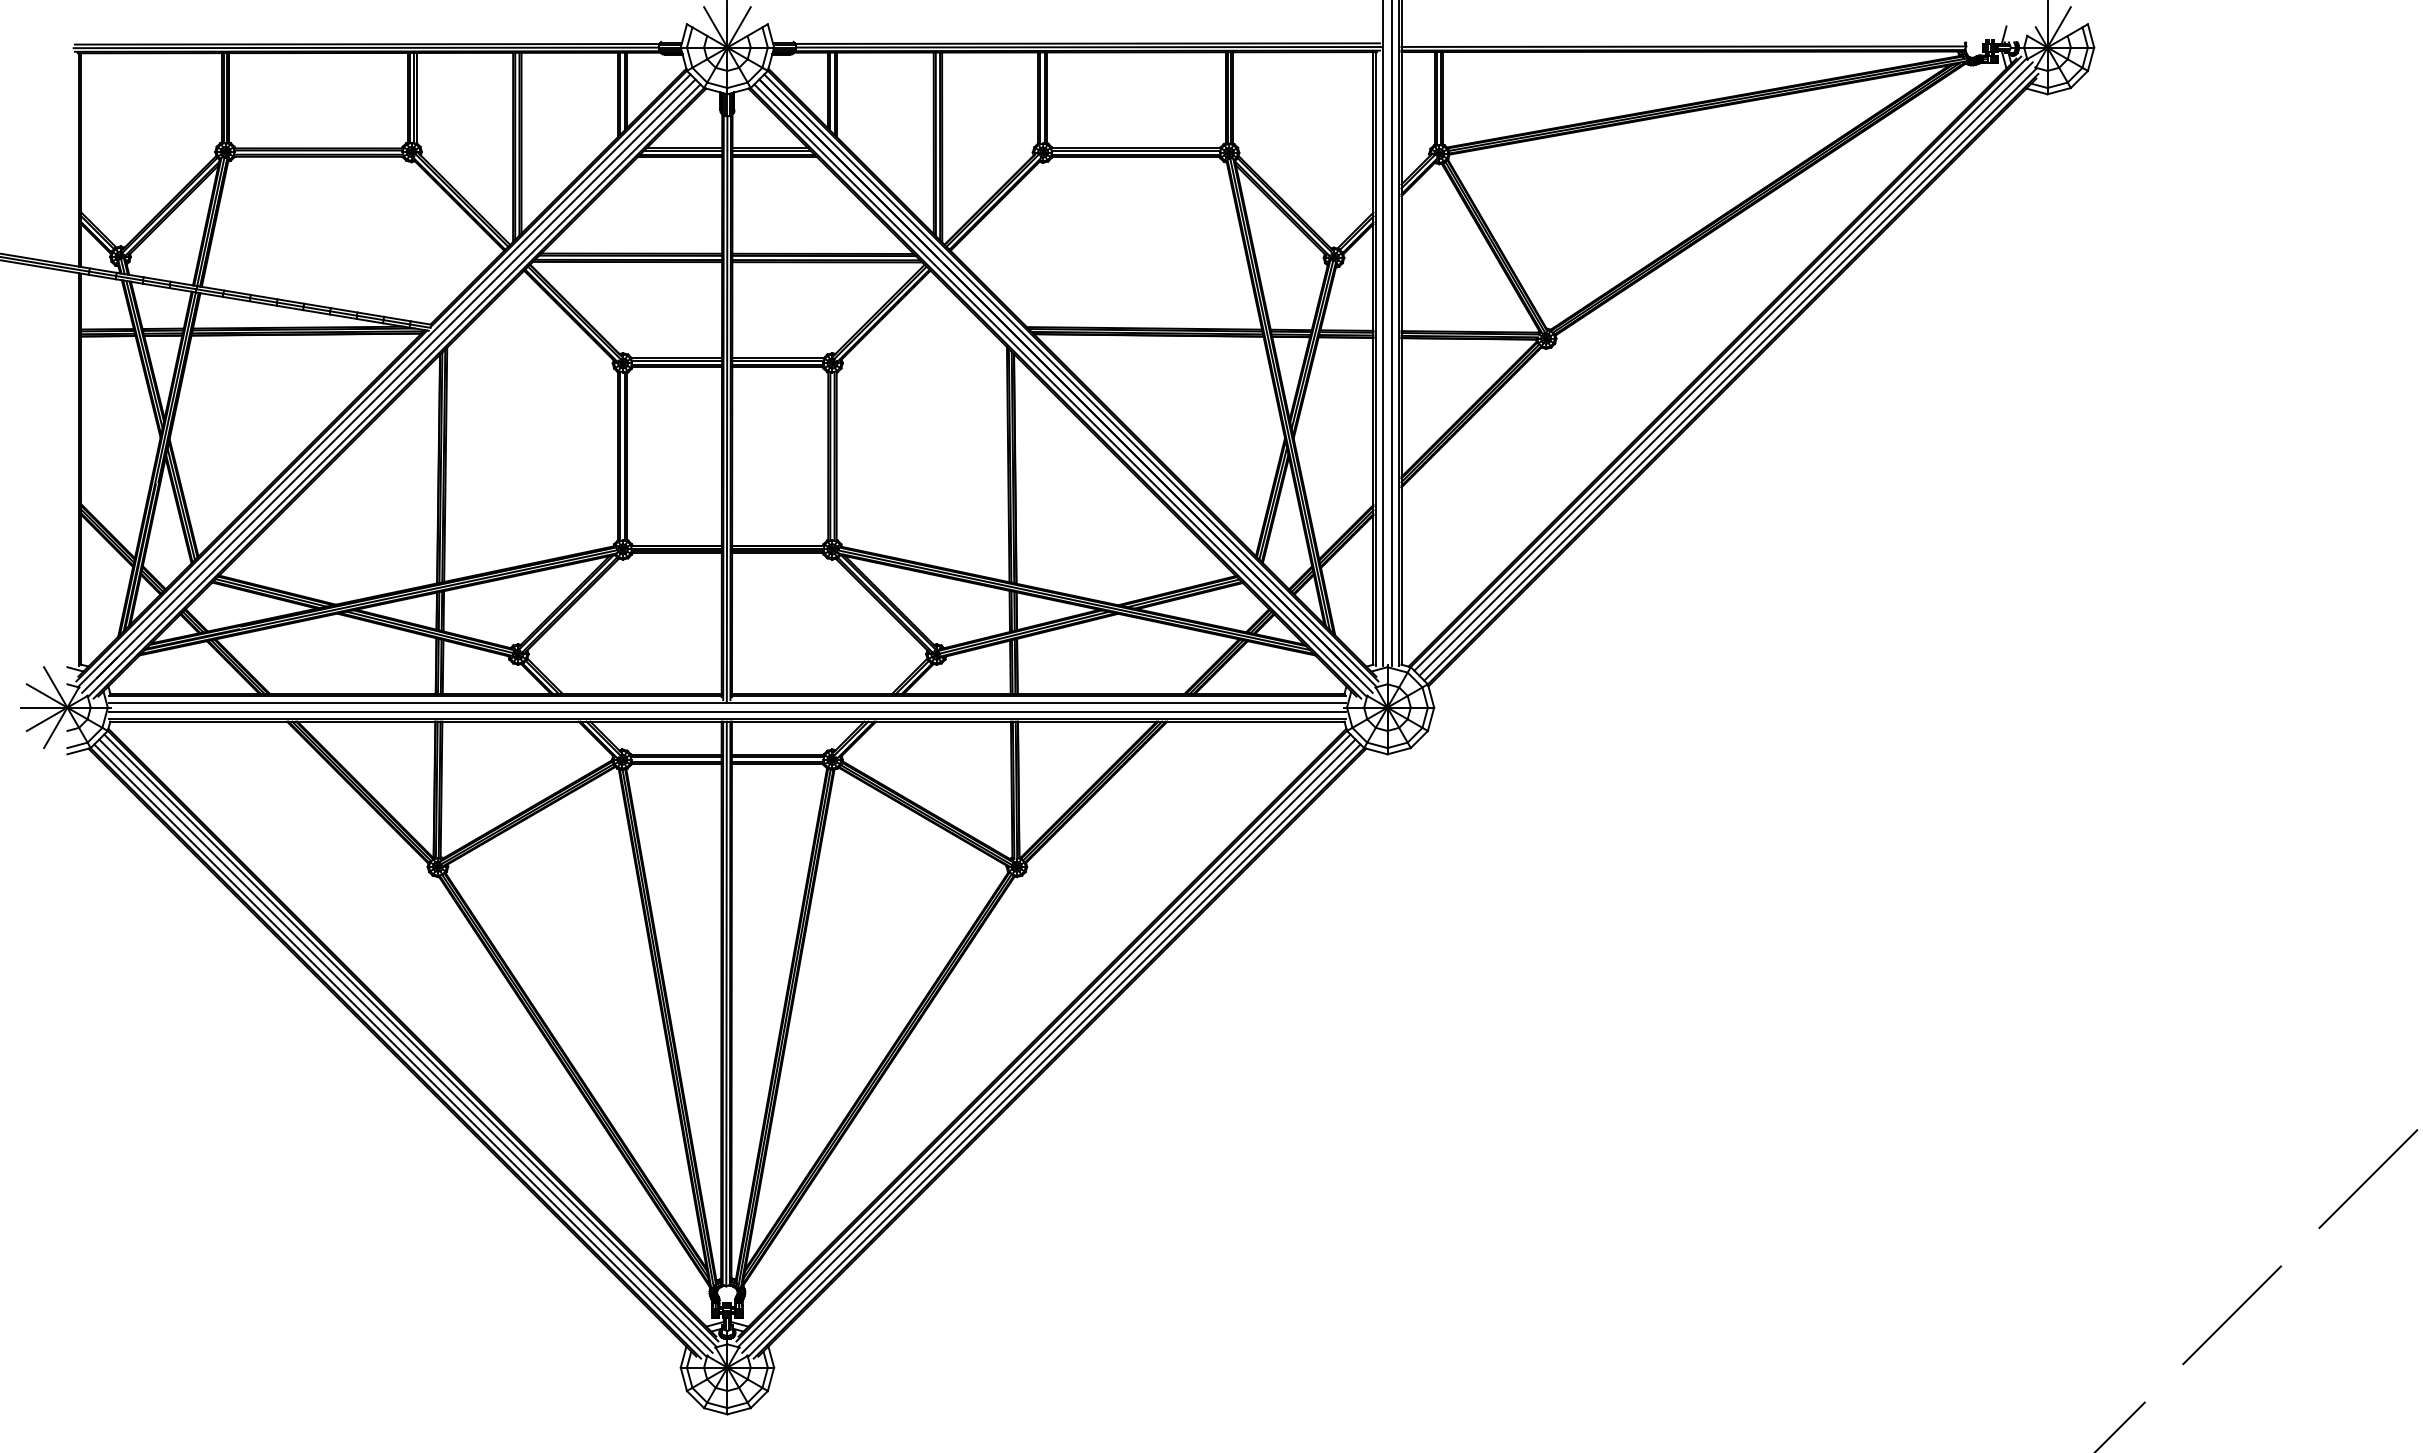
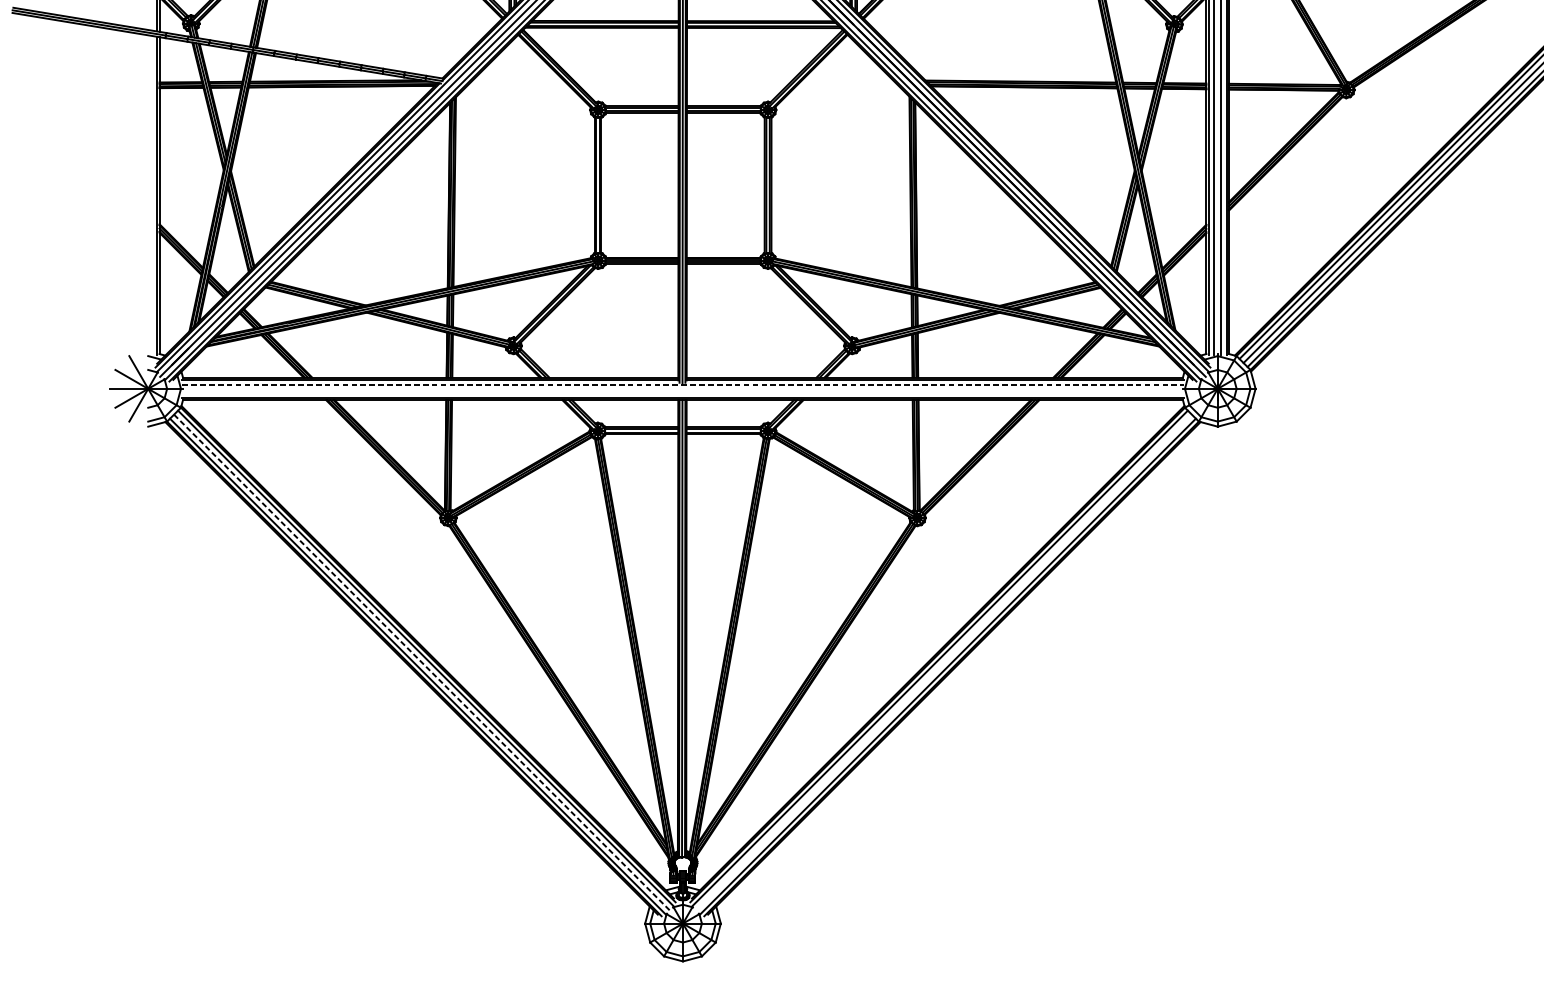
line: (727, 703) -> (683, 385), solid -> dashed
line: (727, 711) -> (683, 391), removed
line: (1048, 1045) -> (943, 662), removed
line: (405, 1046) -> (422, 663), solid -> dashed

